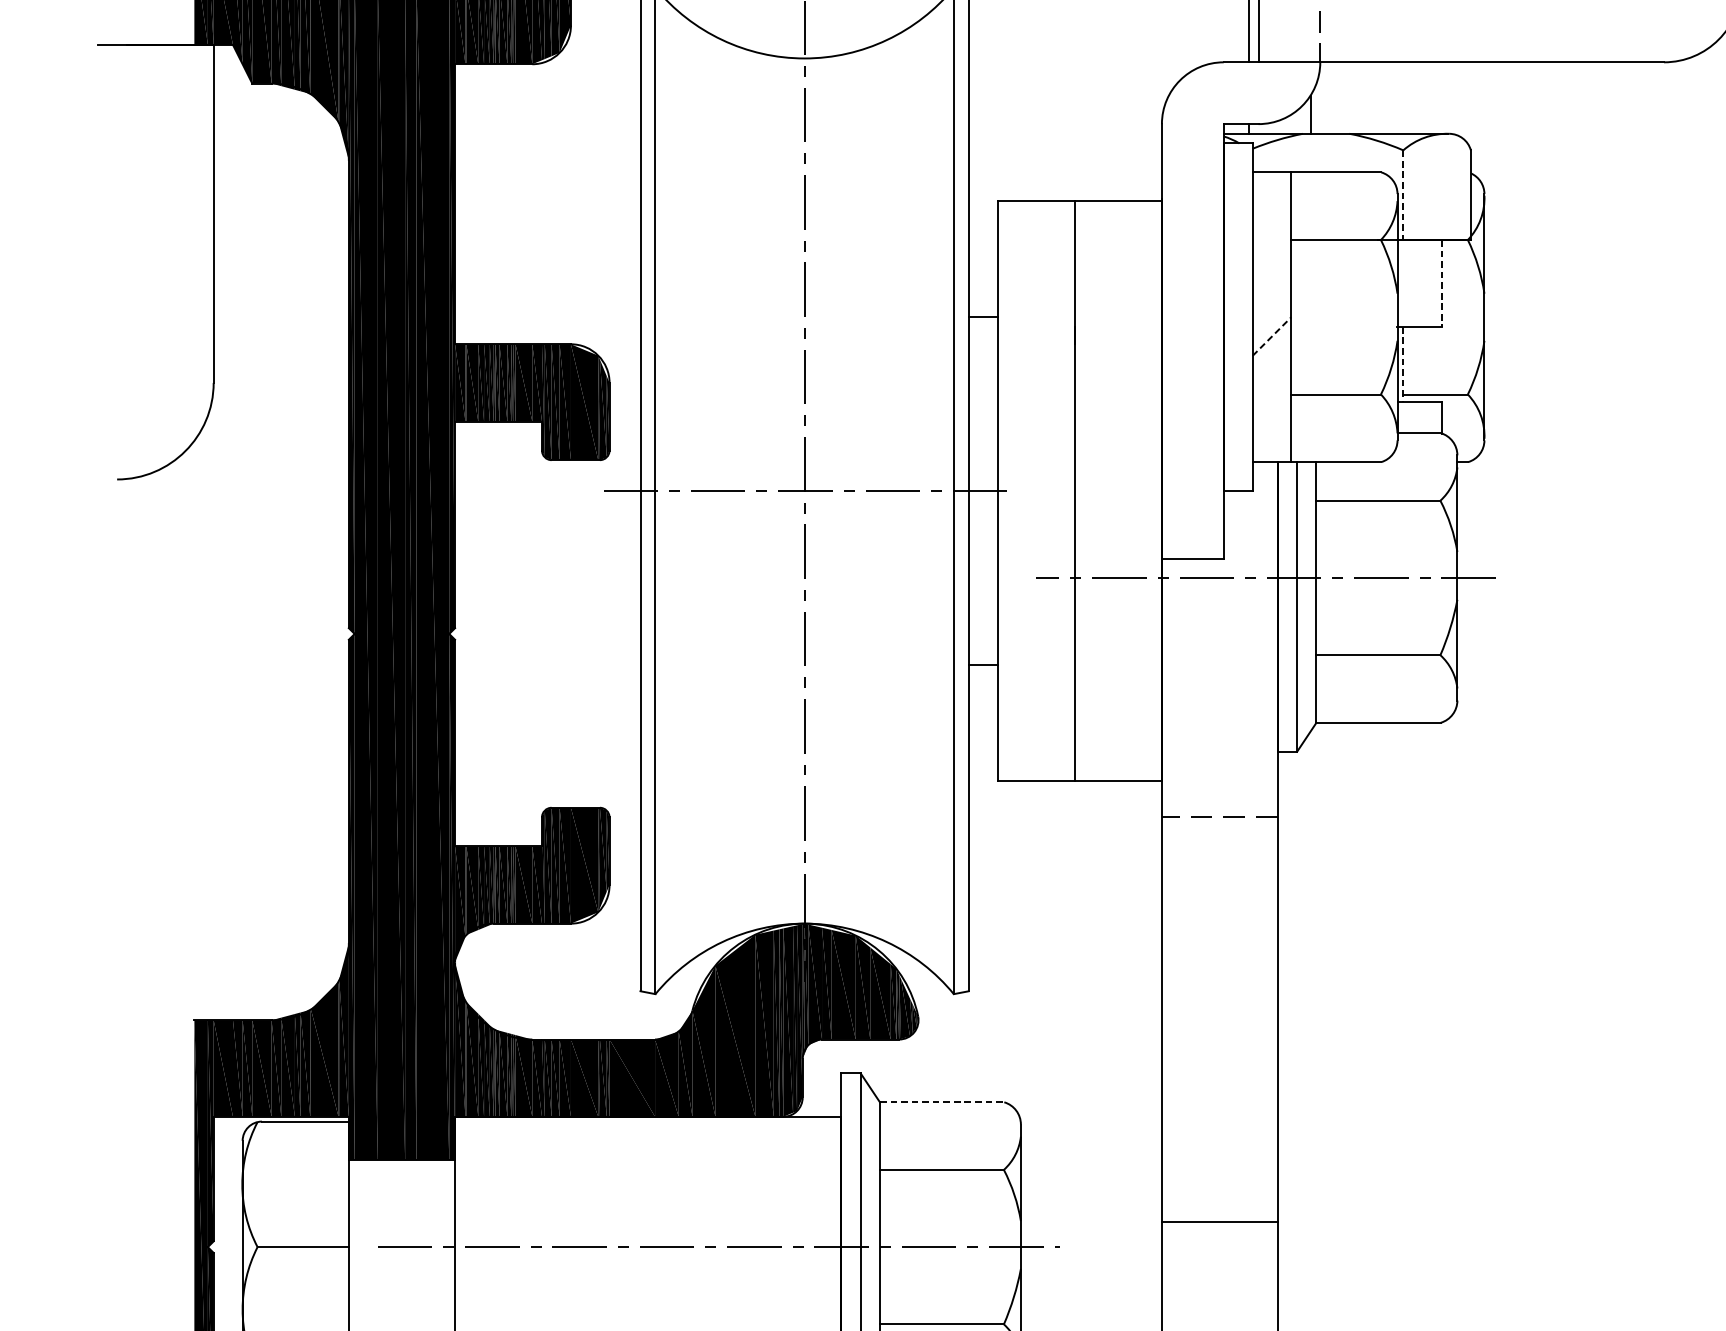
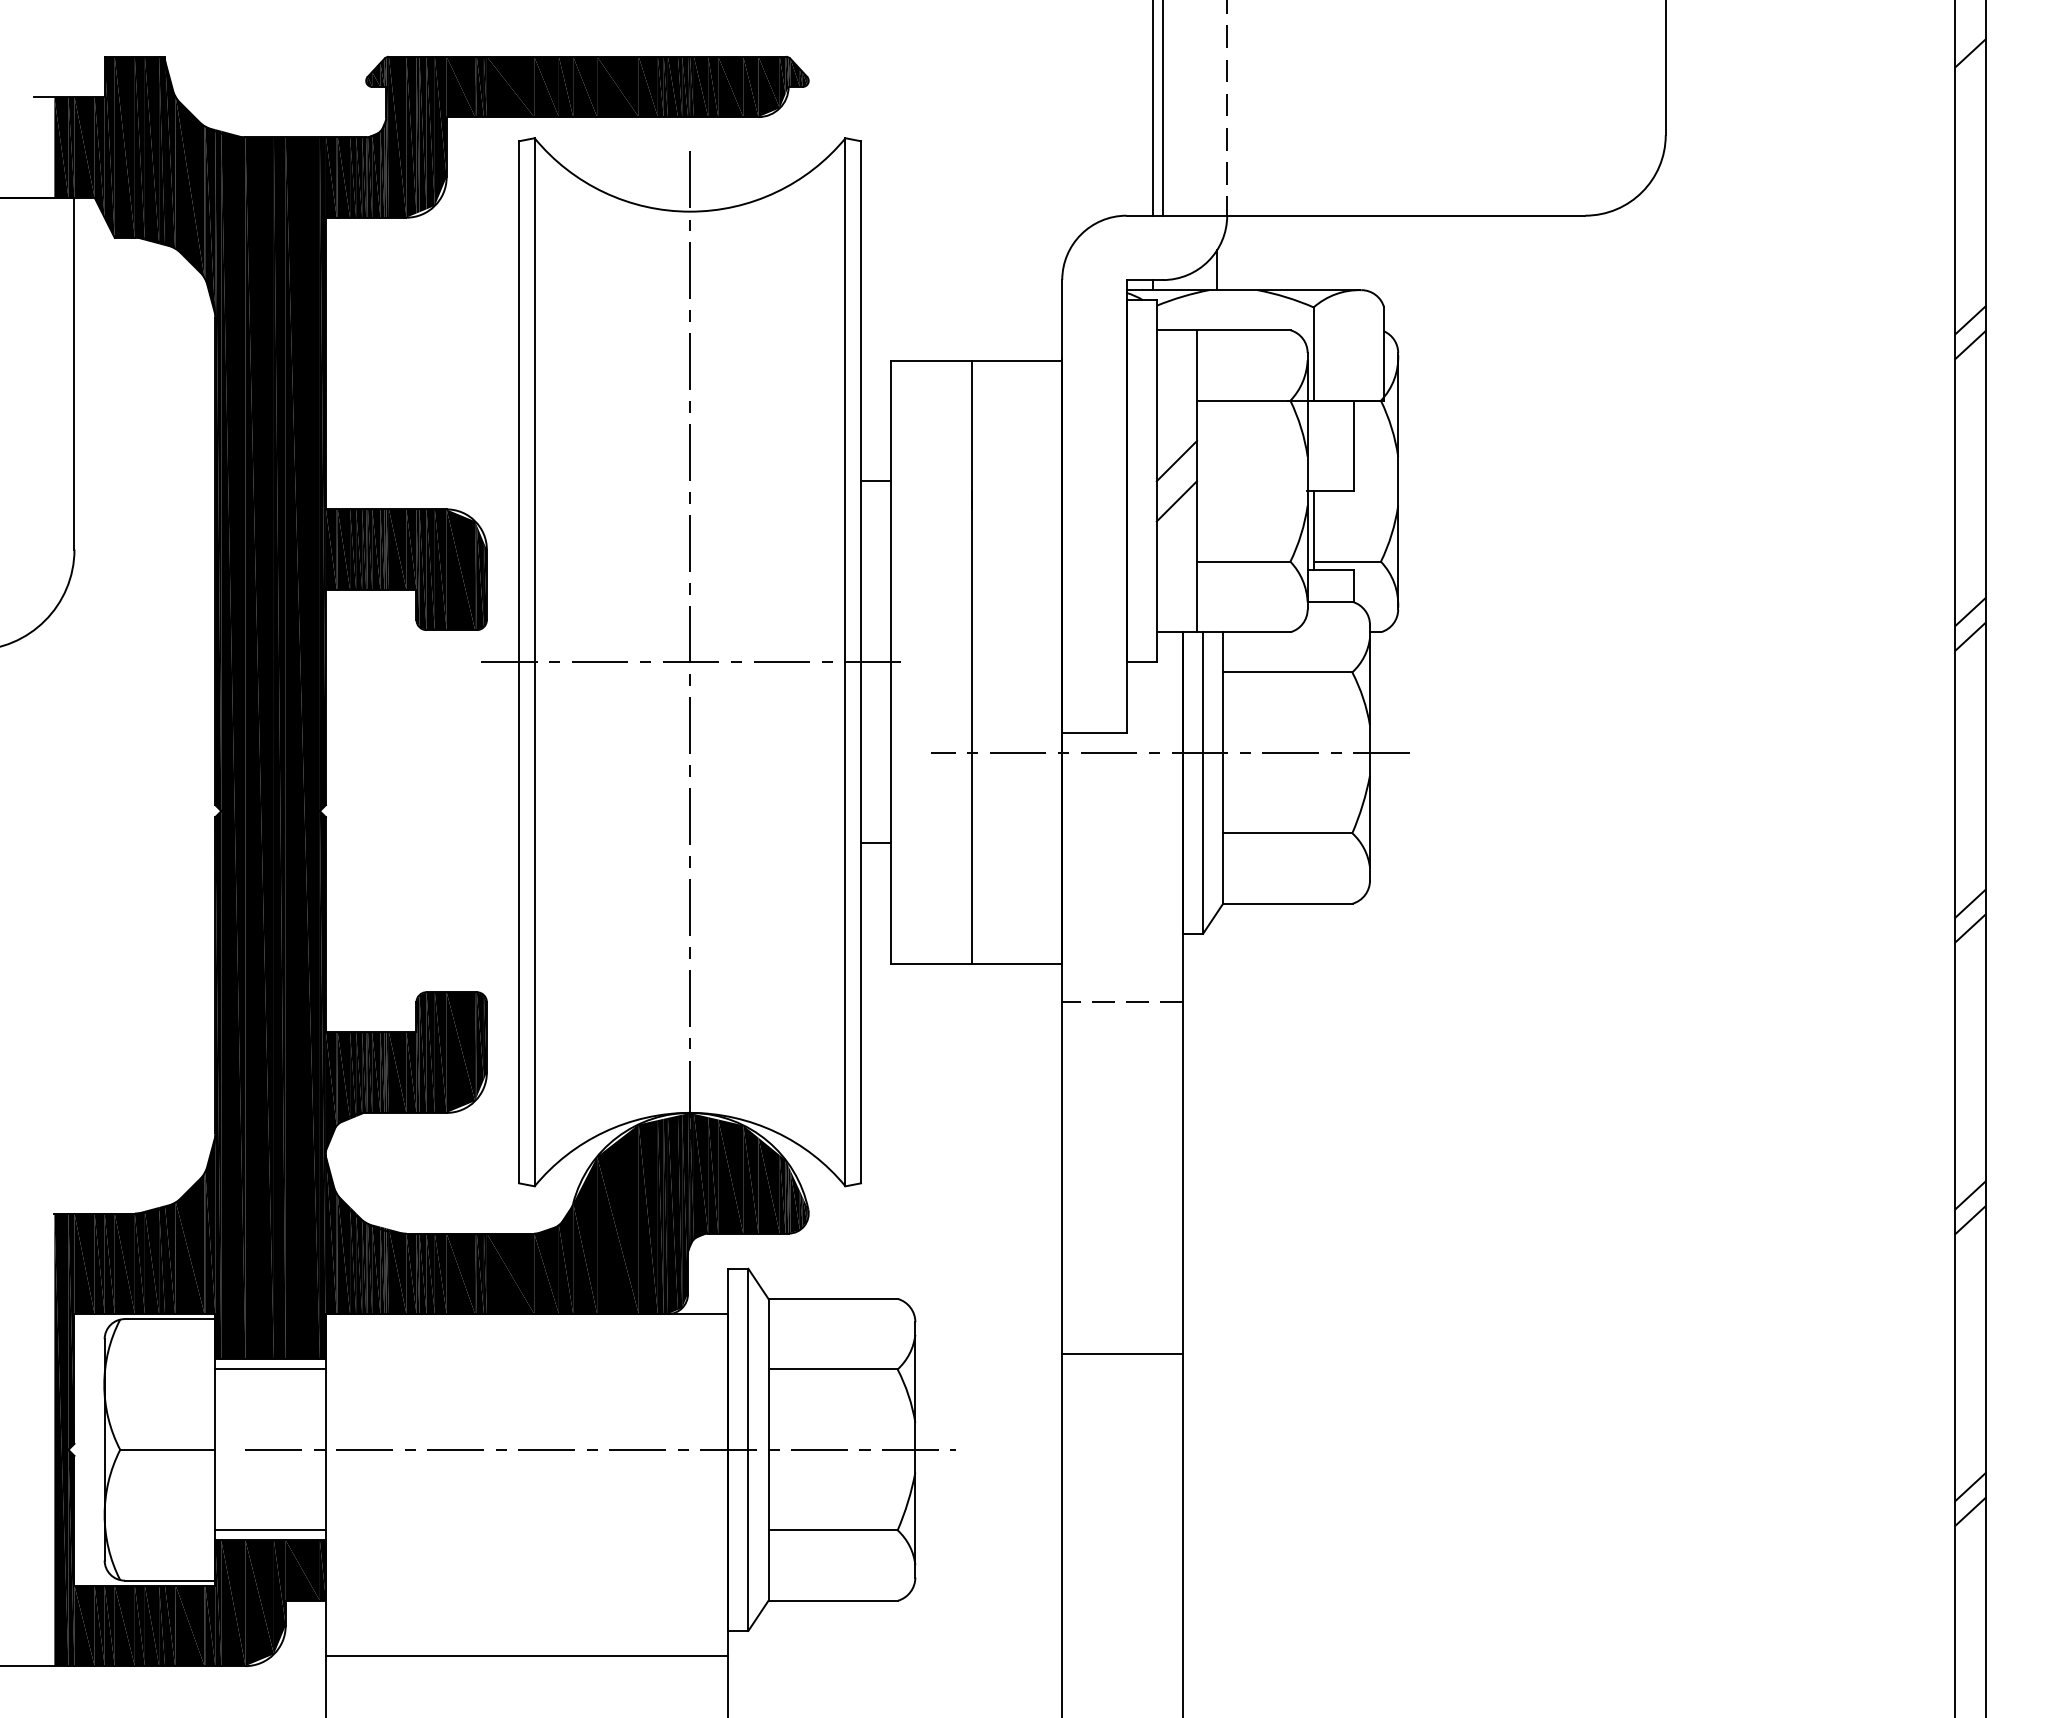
line: (1403, 195) -> (1313, 354), dashed -> solid
line: (1441, 283) -> (1353, 446), dashed -> solid
line: (1271, 298) -> (1176, 461), added
line: (1272, 336) -> (1177, 501), dashed -> solid
line: (1403, 365) -> (1313, 531), dashed -> solid
line: (942, 1102) -> (833, 1299), dashed -> solid
line: (401, 1169) -> (270, 1369), added
line: (1219, 1221) -> (1122, 1354), moved
line: (401, 1324) -> (270, 1530), added

